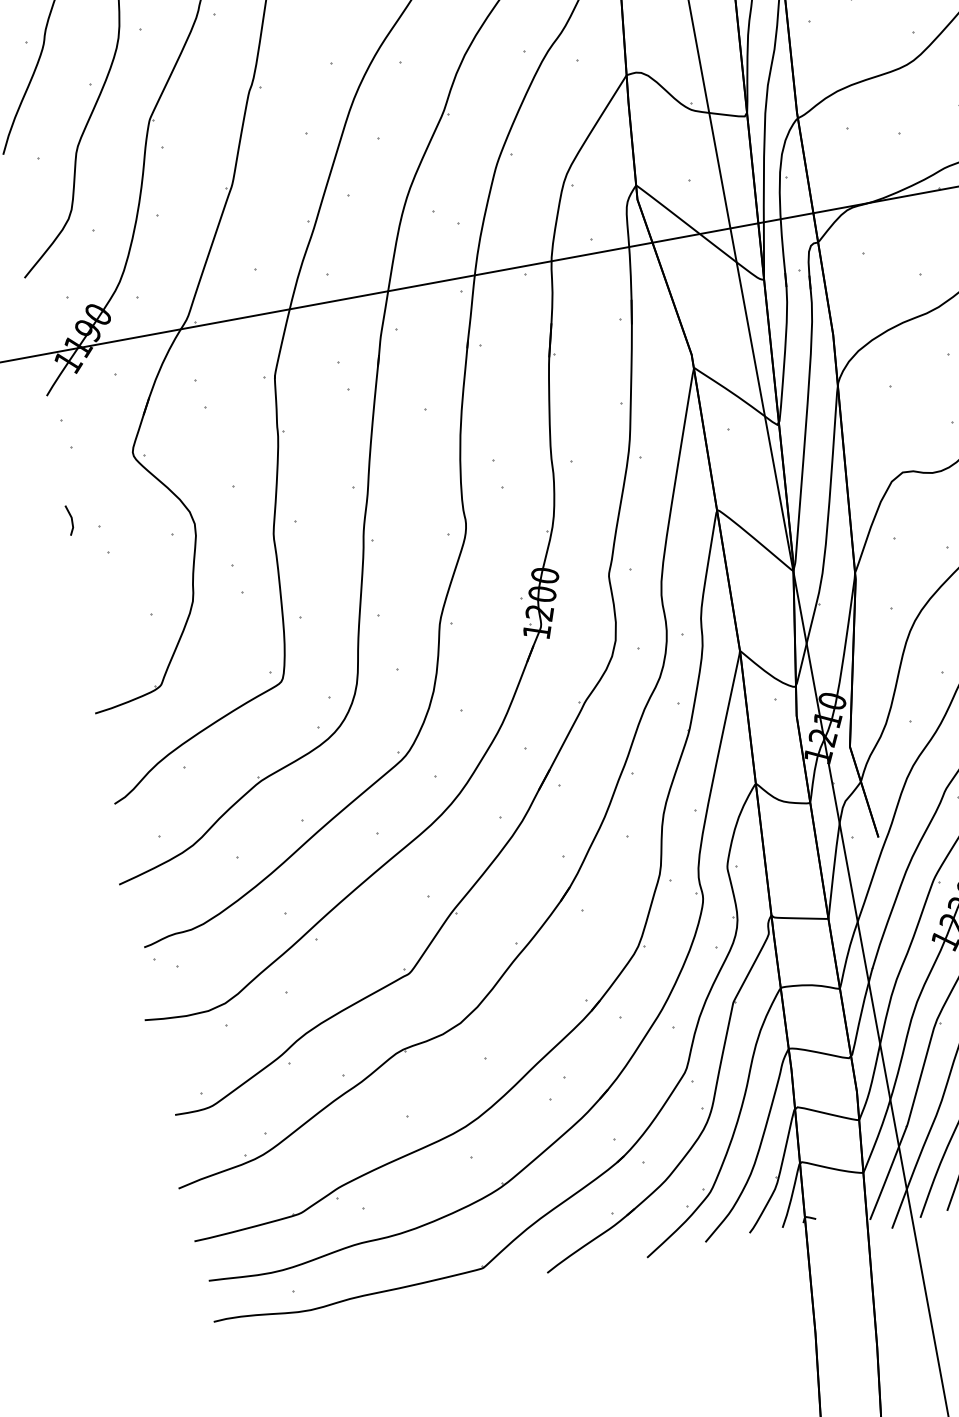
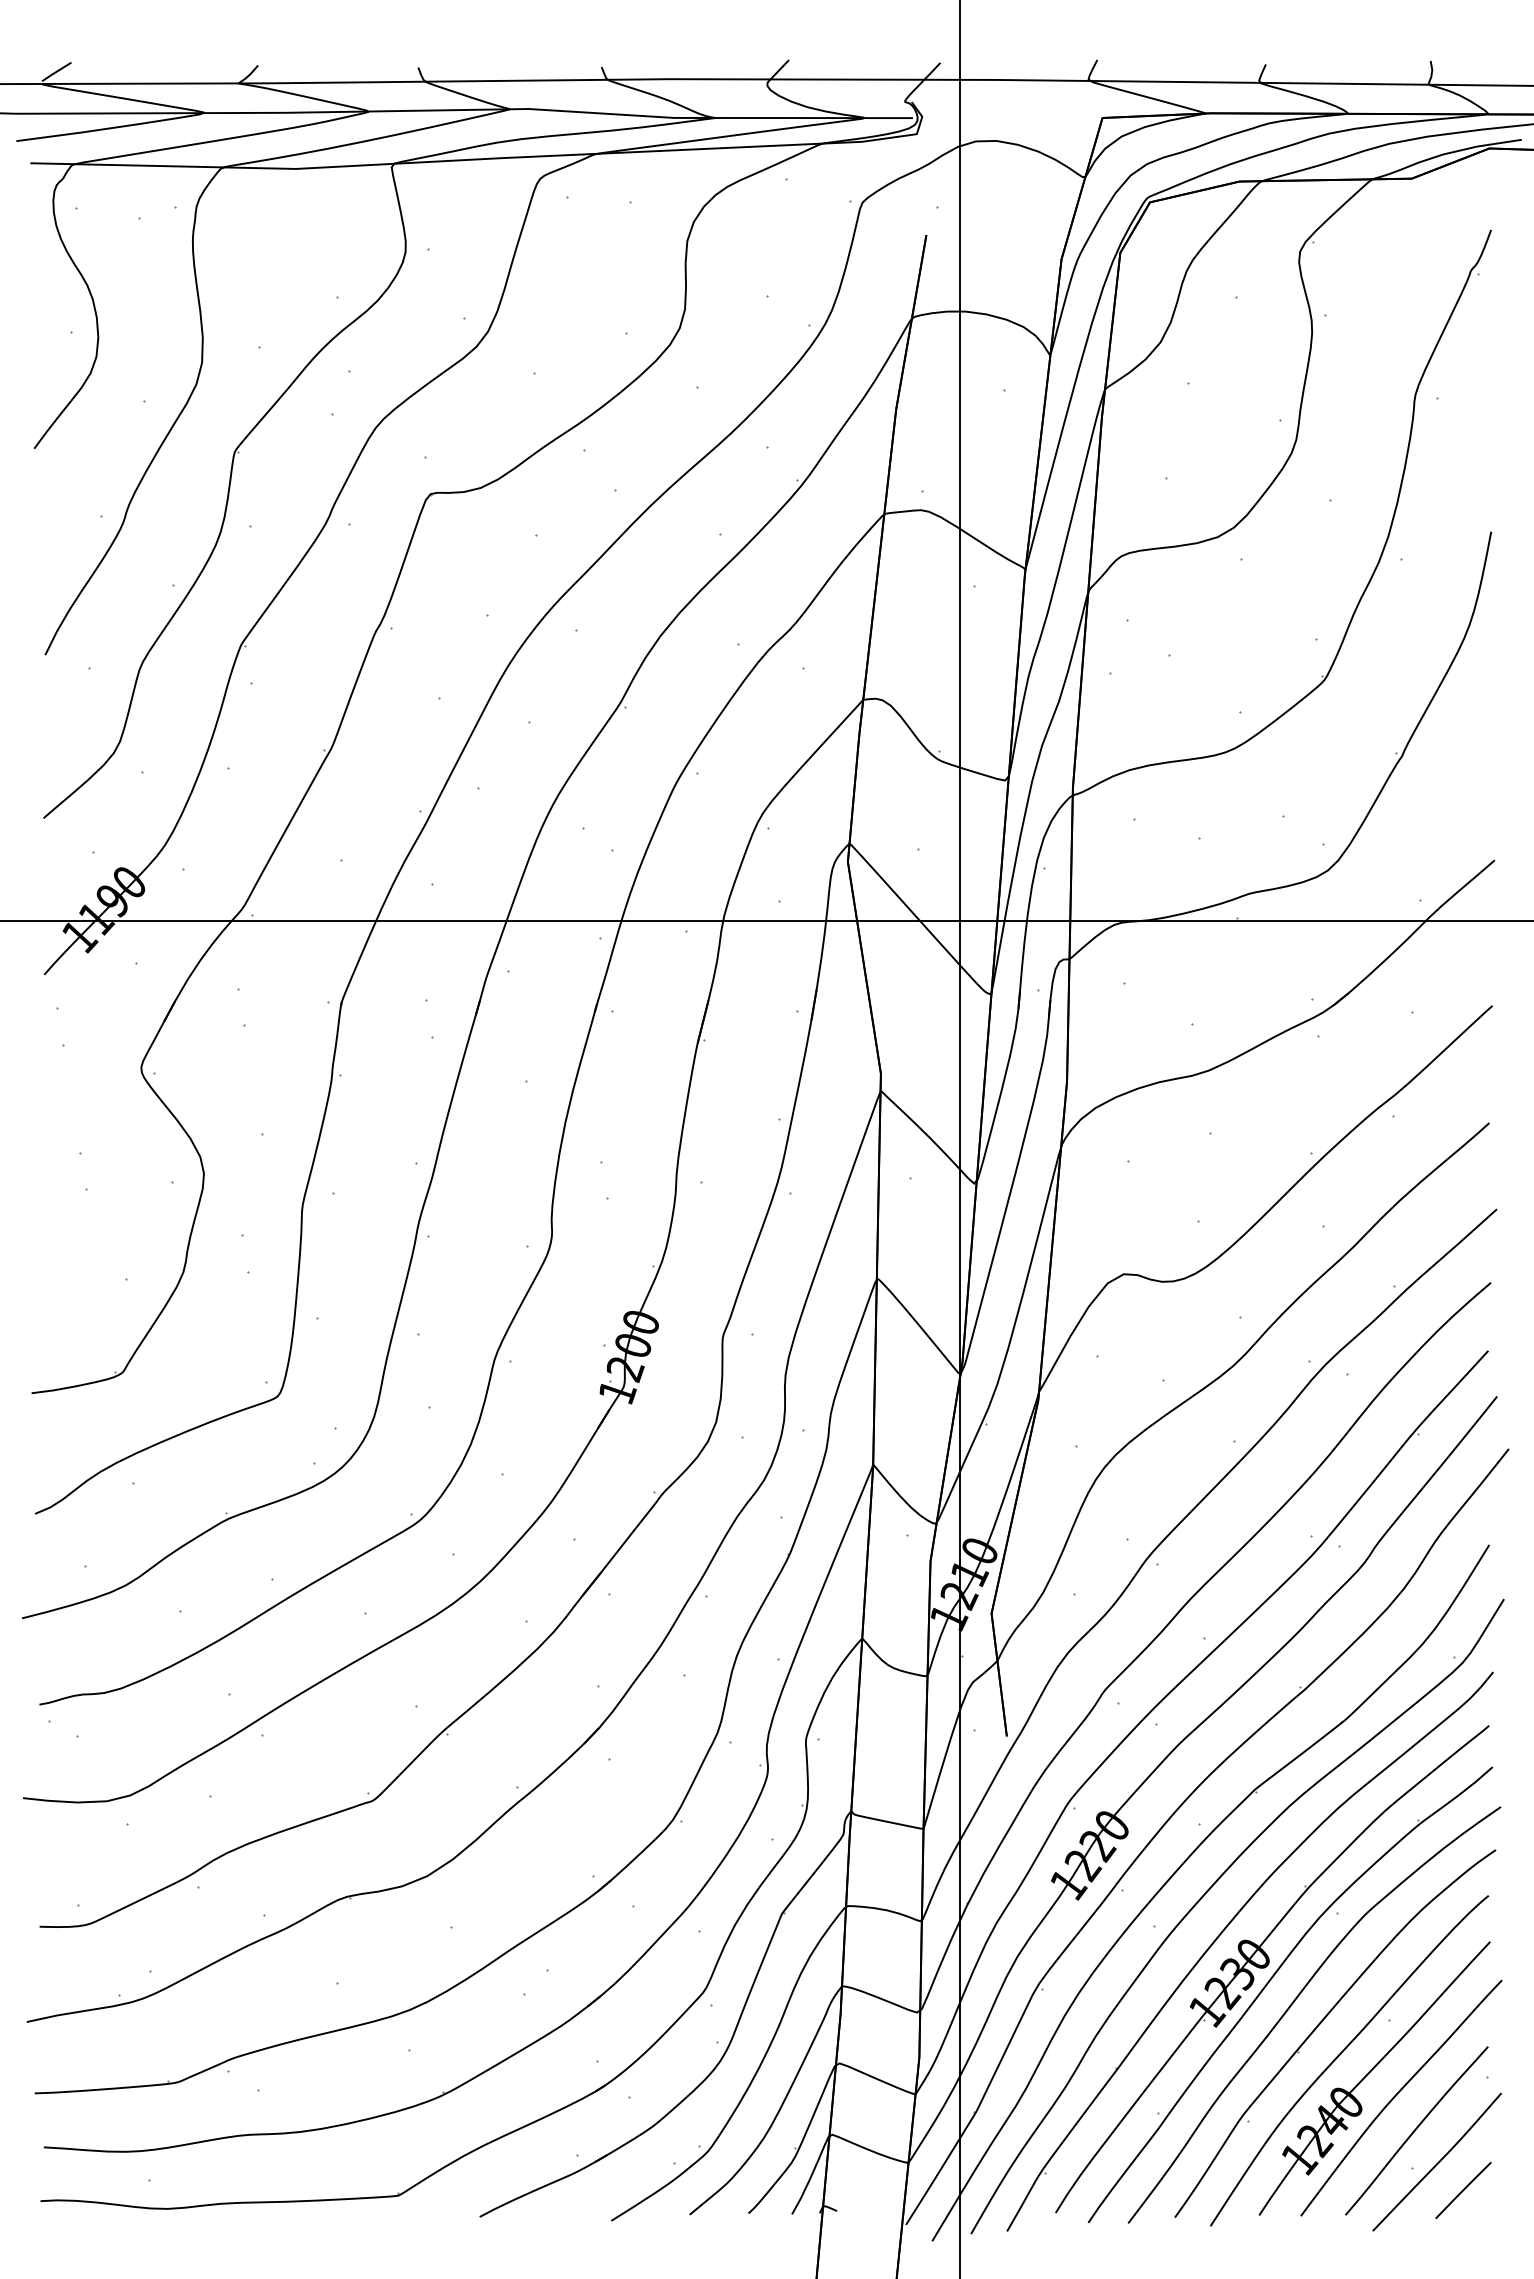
line: (71, 520) -> (46, 1139), removed

